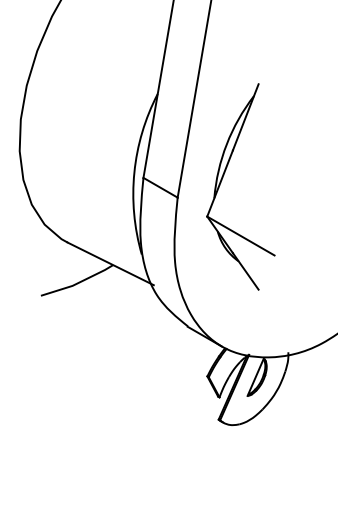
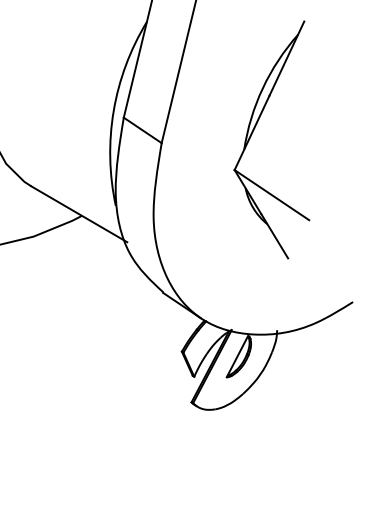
part: (222, 180) -> (255, 129), moved

